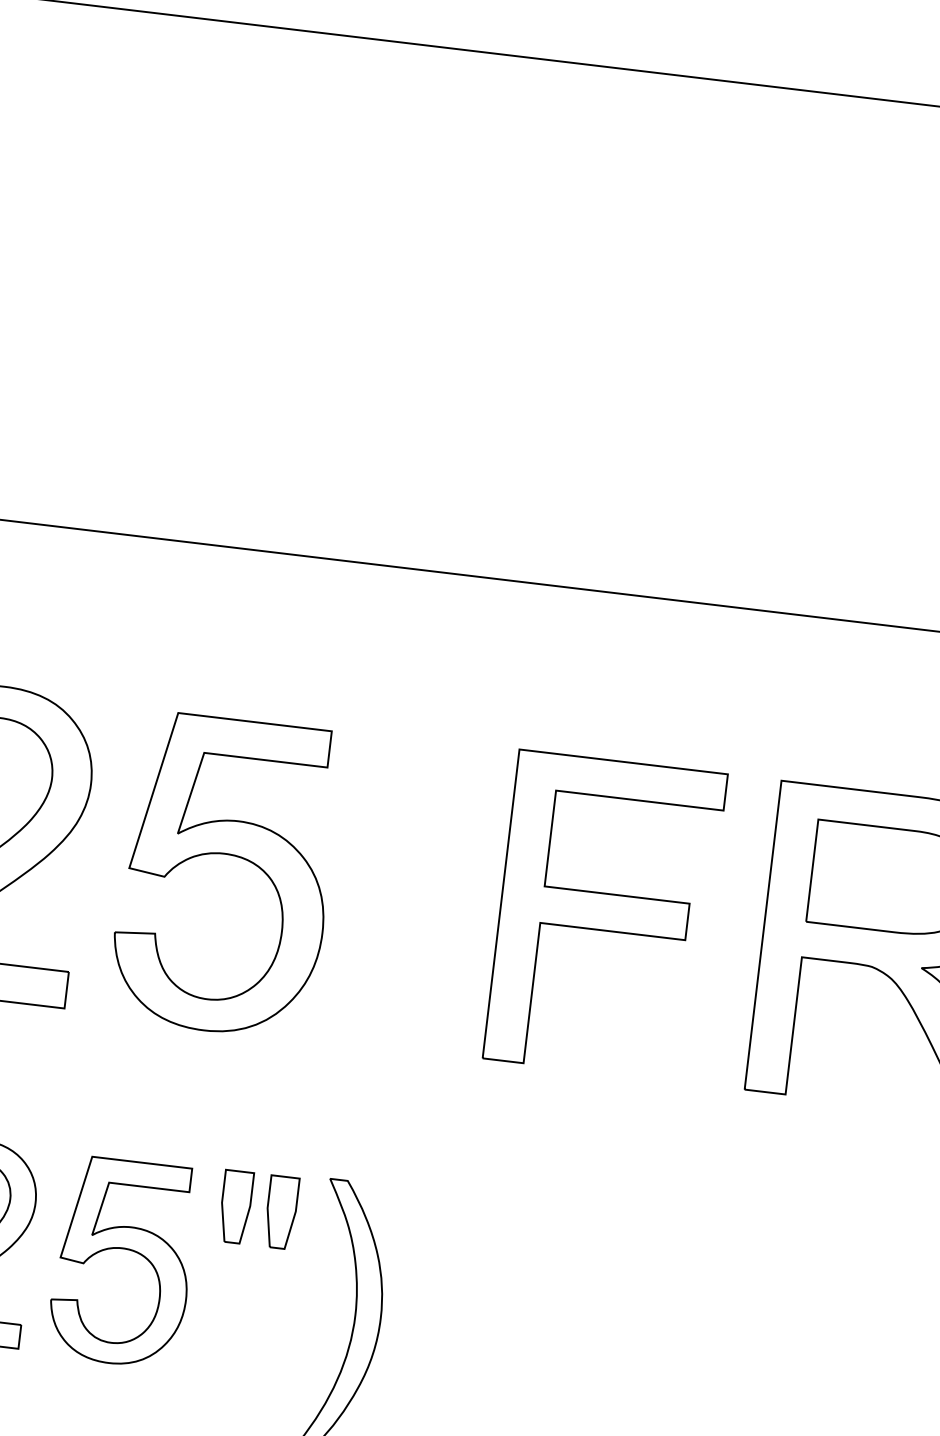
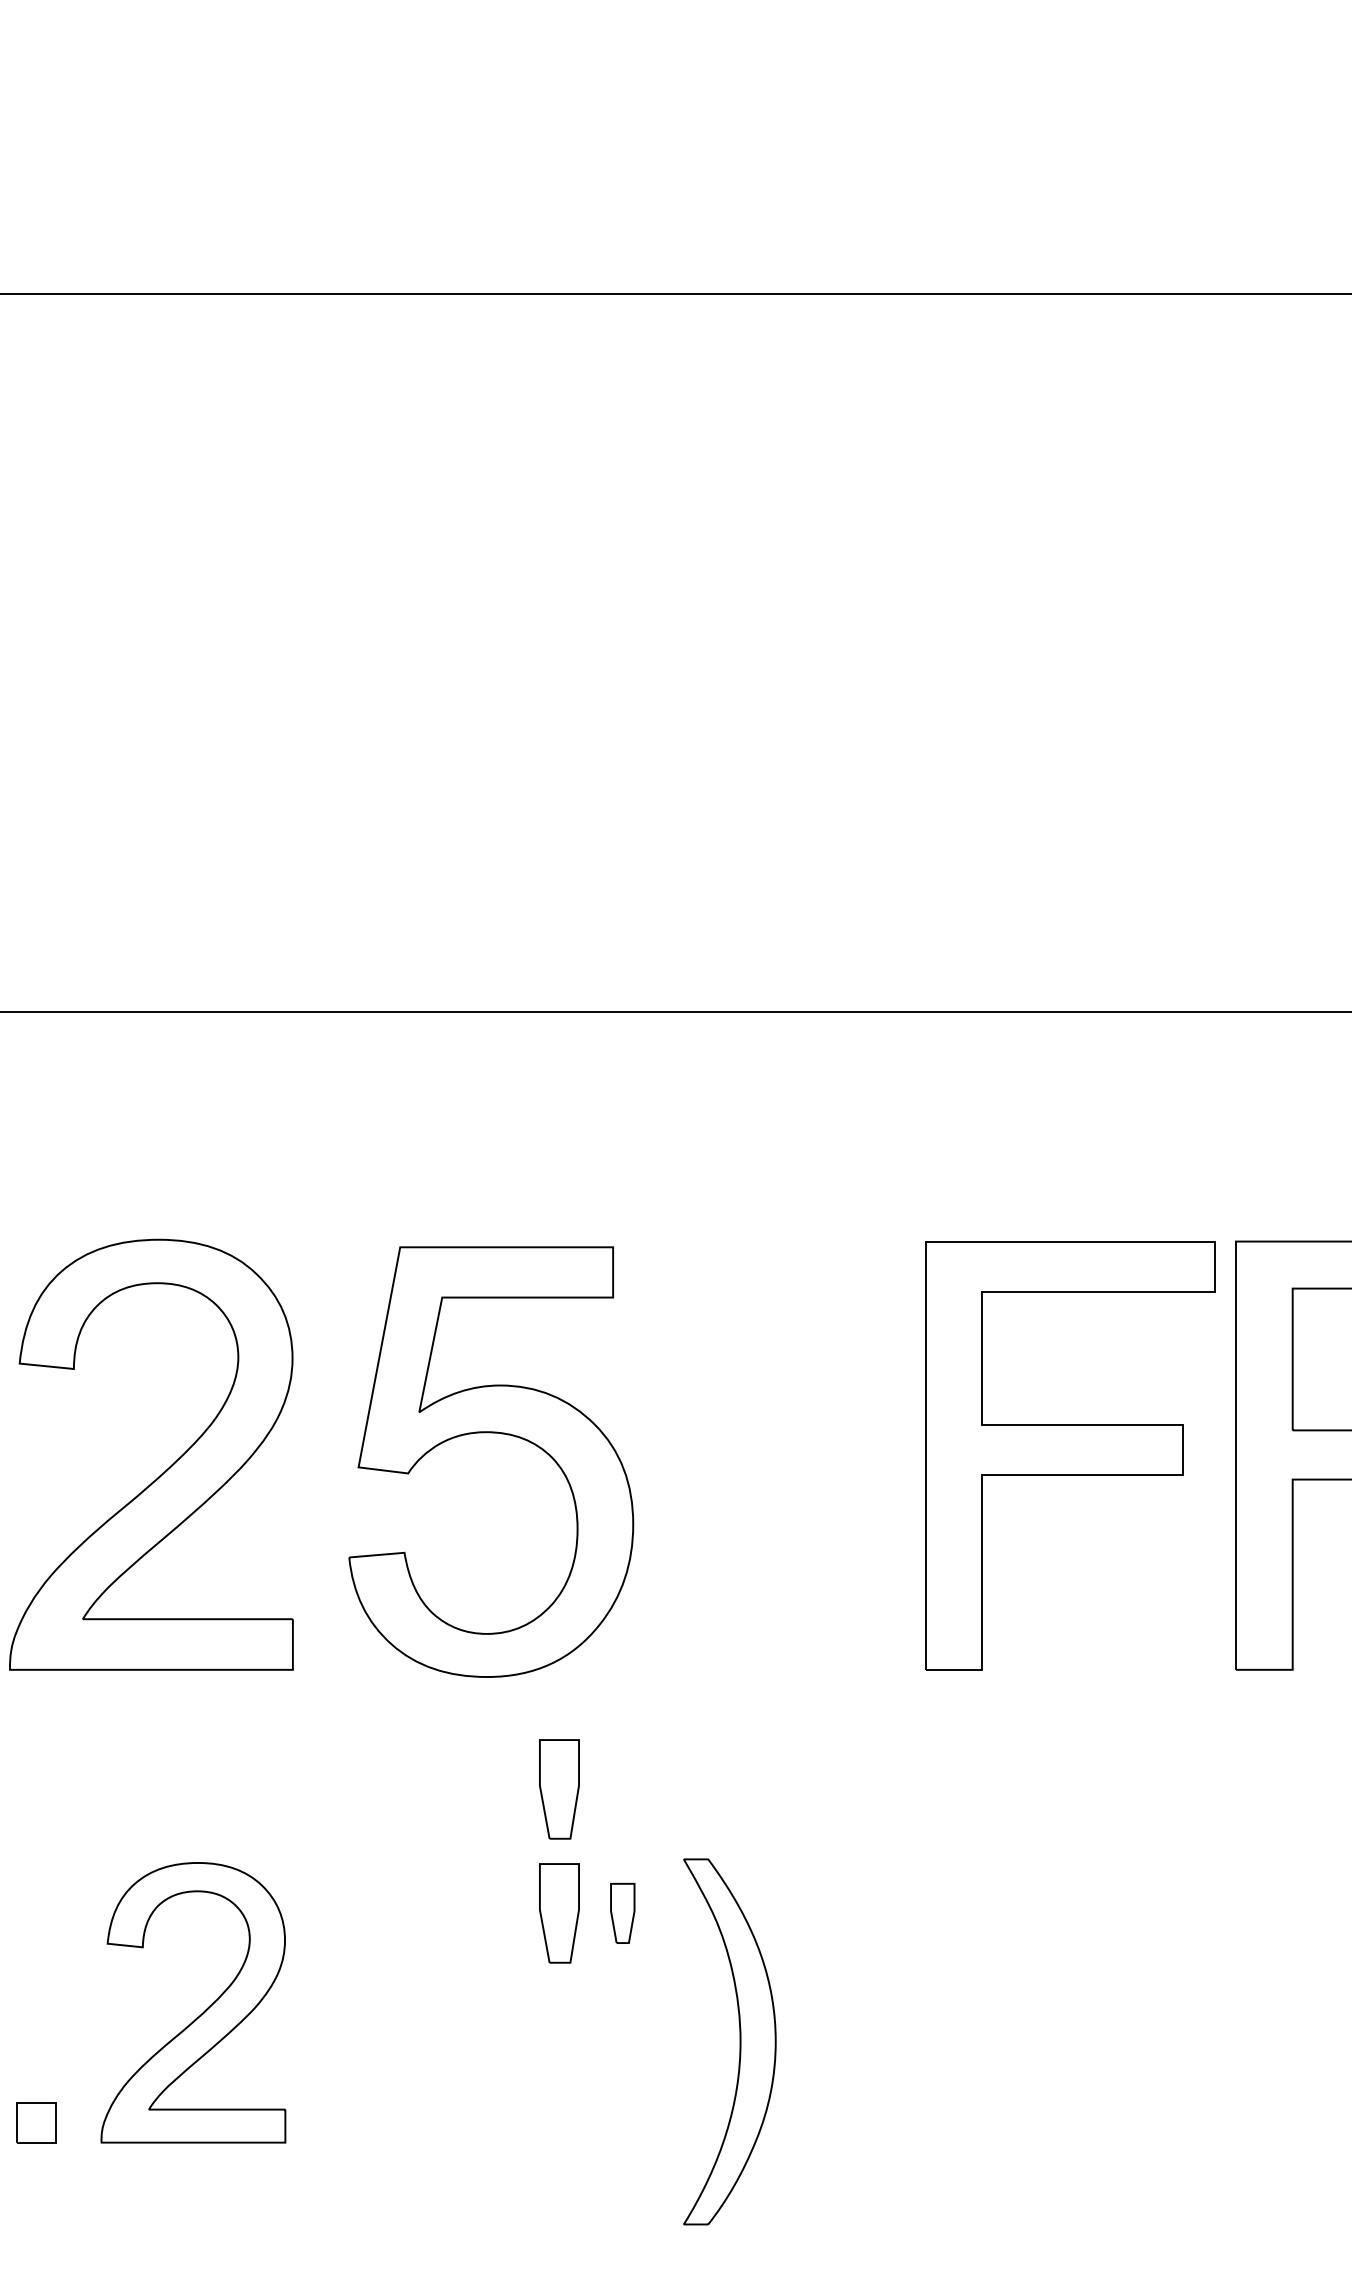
part: (605, 916) -> (1070, 1455), moved
part: (246, 1117) -> (559, 1789), added
part: (281, 1212) -> (622, 1913), size x0.6
part: (124, 1249) -> (414, 1989), removed

